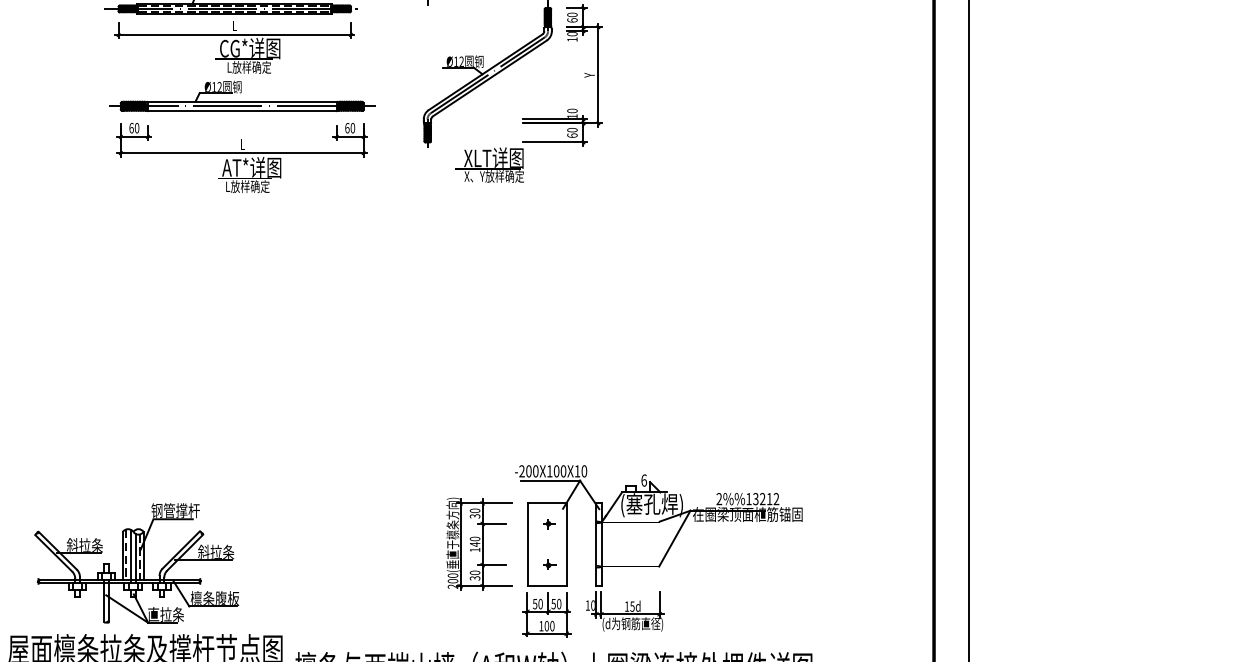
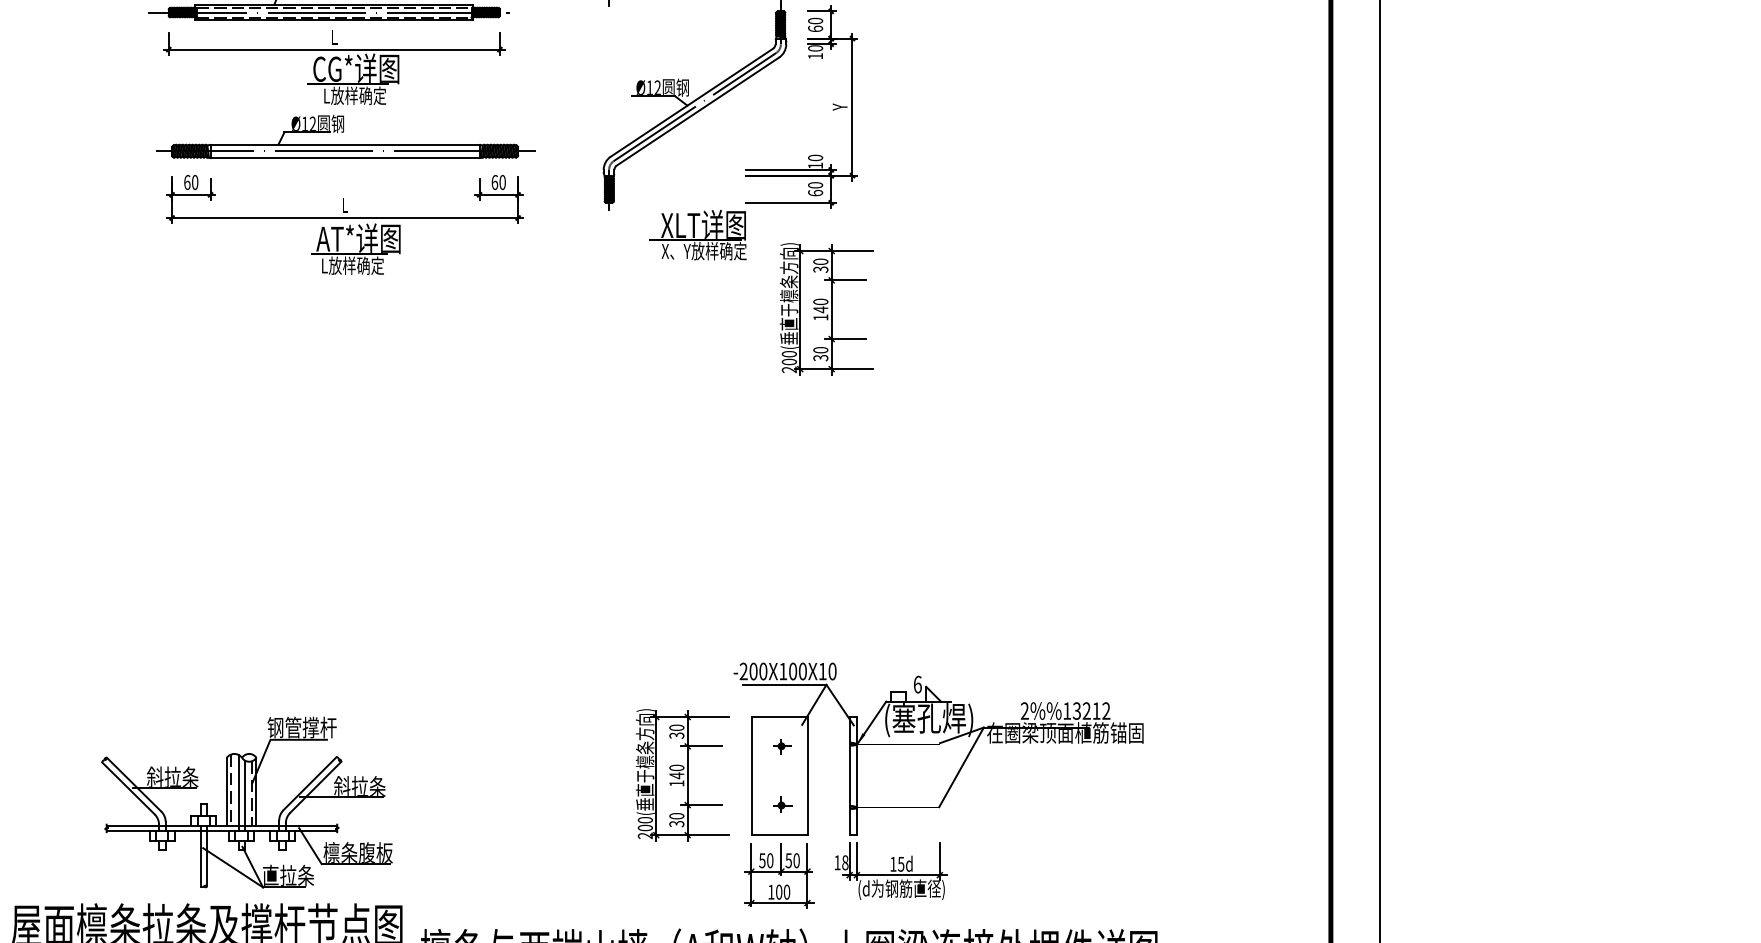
part: (580, 217) -> (826, 309), added
part: (136, 563) -> (246, 802), moved
text: (593, 606) -> (845, 863), 10 -> 18

